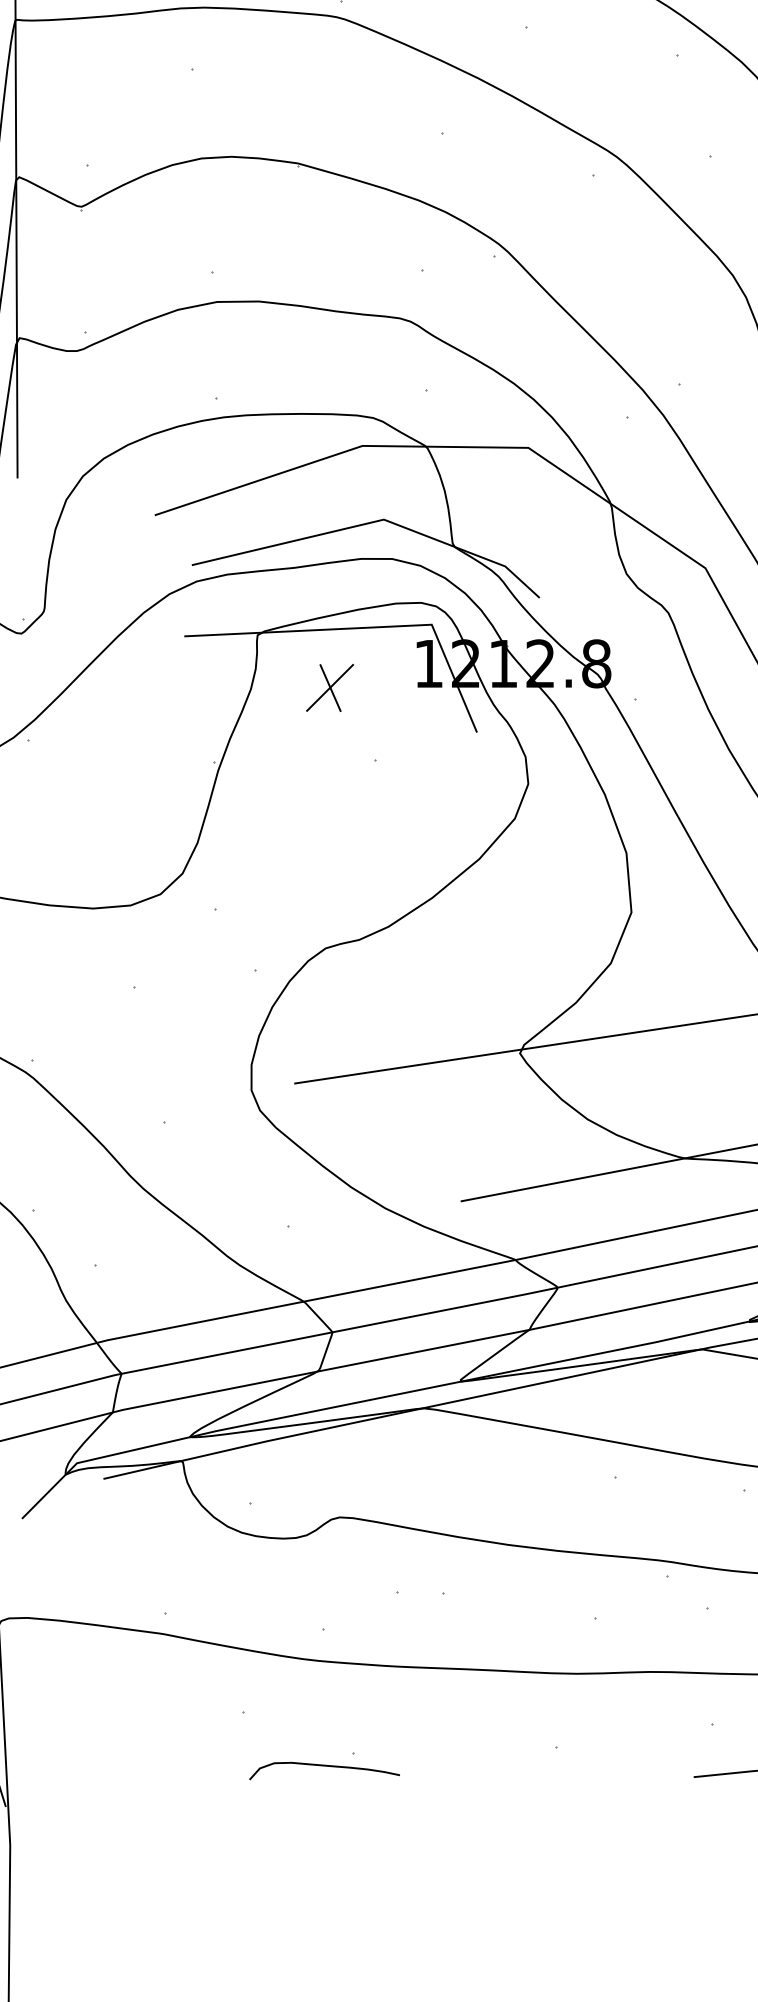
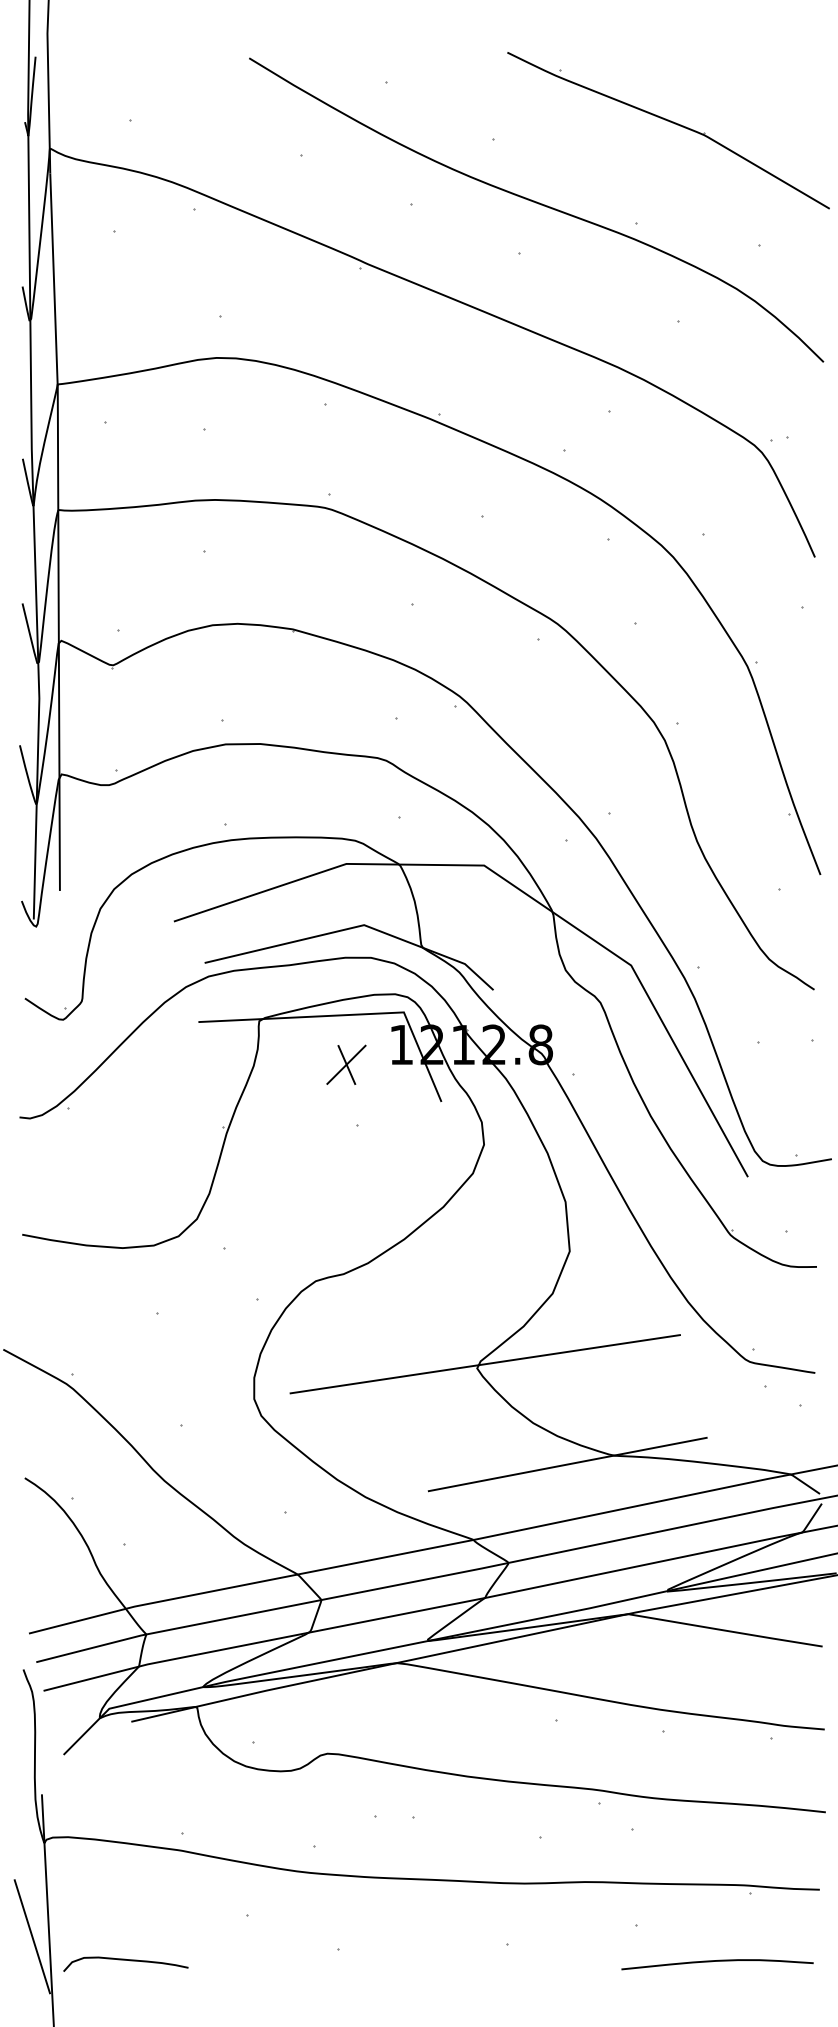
part: (330, 687) -> (346, 1064), moved
curve: (324, 1766) -> (125, 1960), moved

